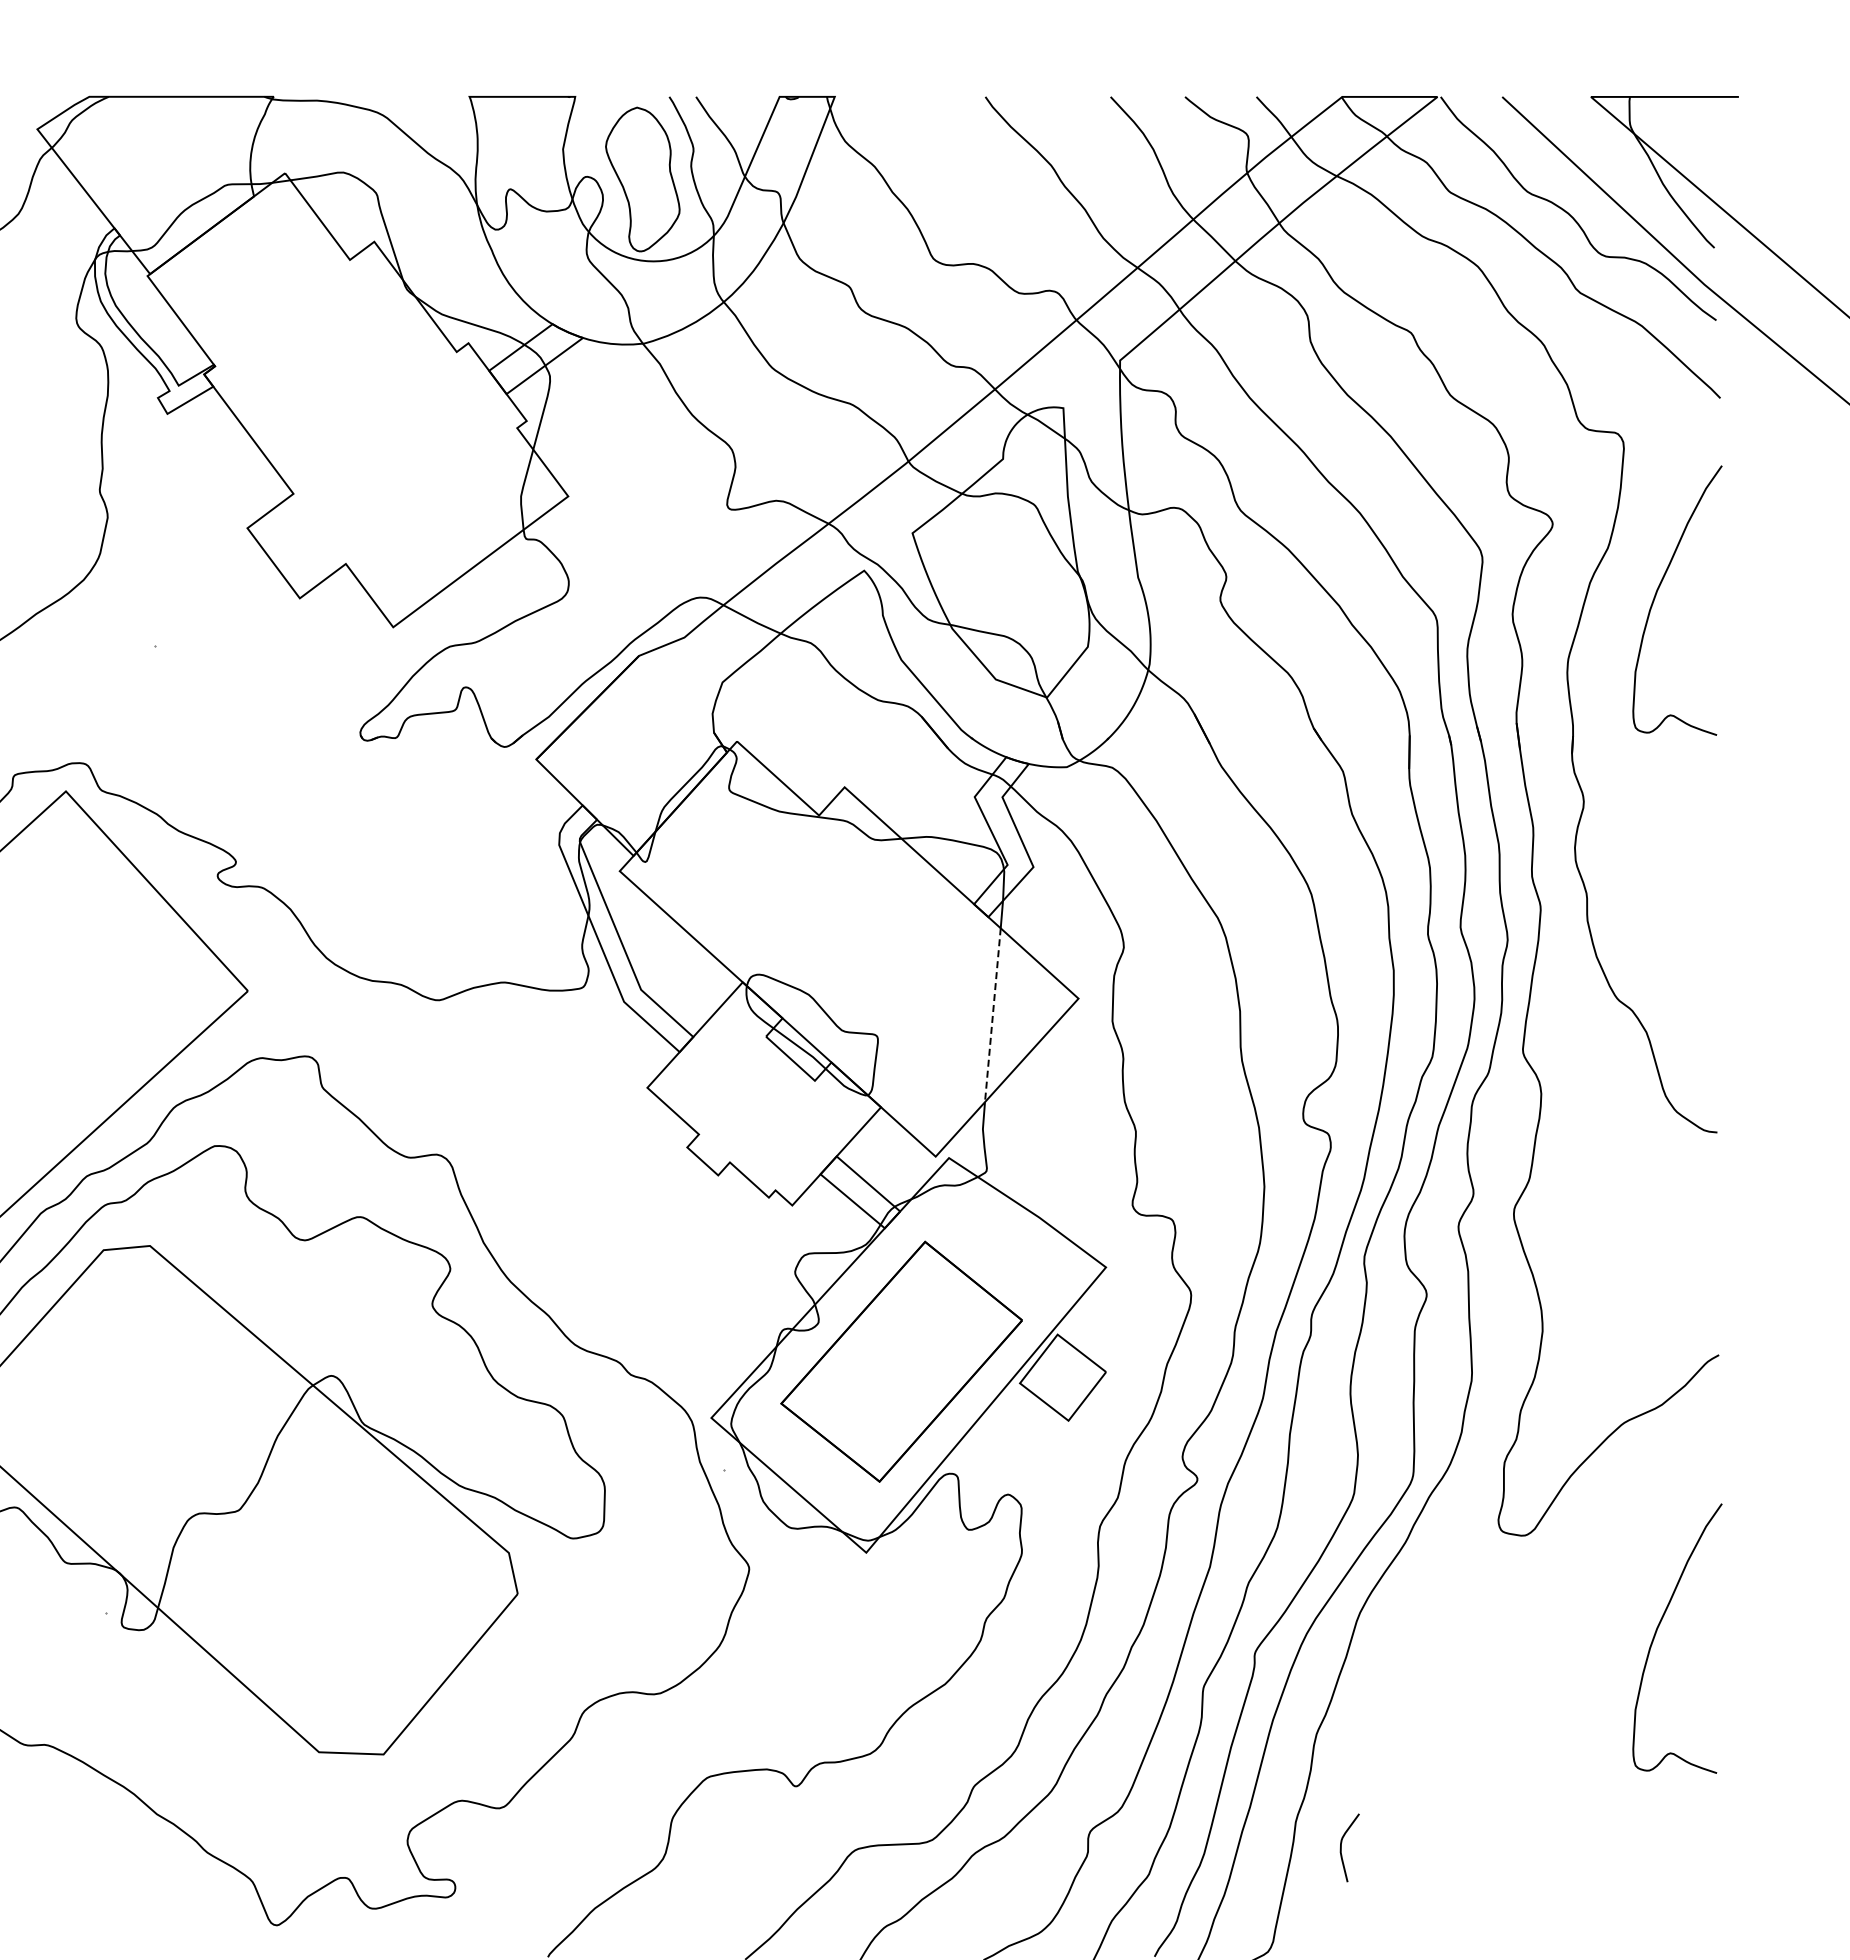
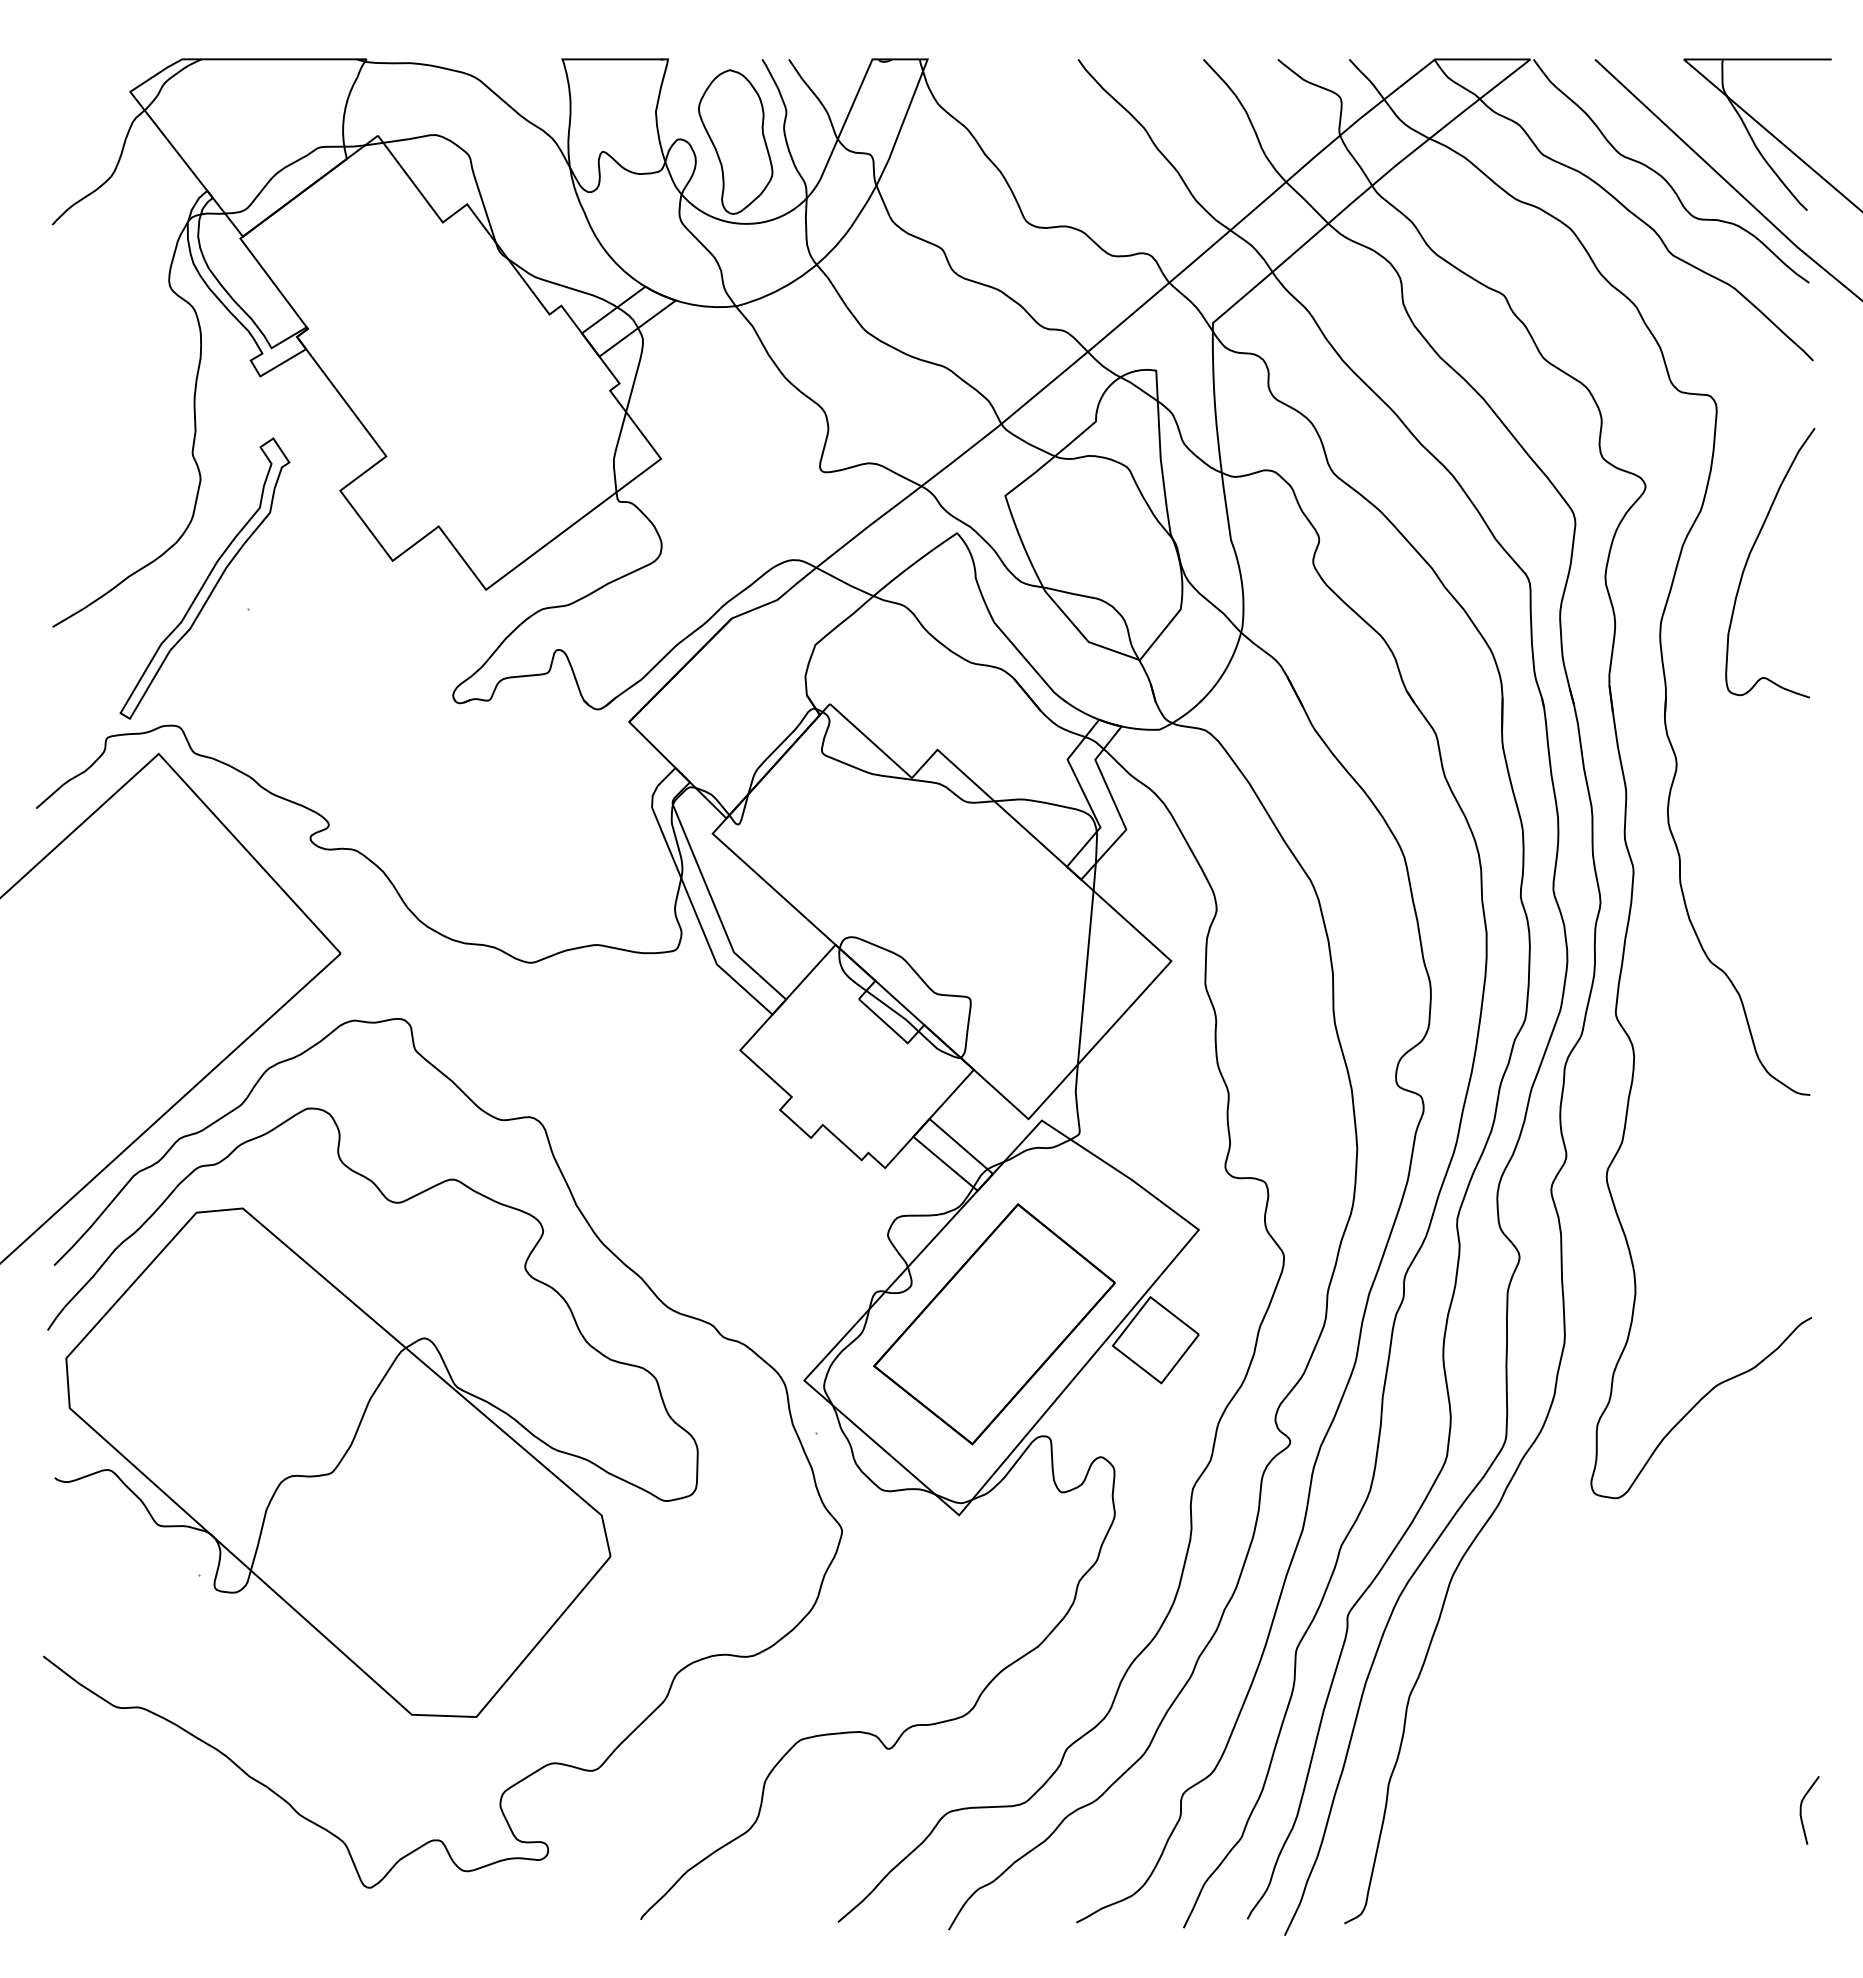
part: (111, 615) -> (204, 578), added
line: (992, 1015) -> (1085, 978), dashed -> solid
curve: (1657, 1630) -> (1750, 1593), removed
curve: (1341, 1847) -> (1801, 1810), moved

